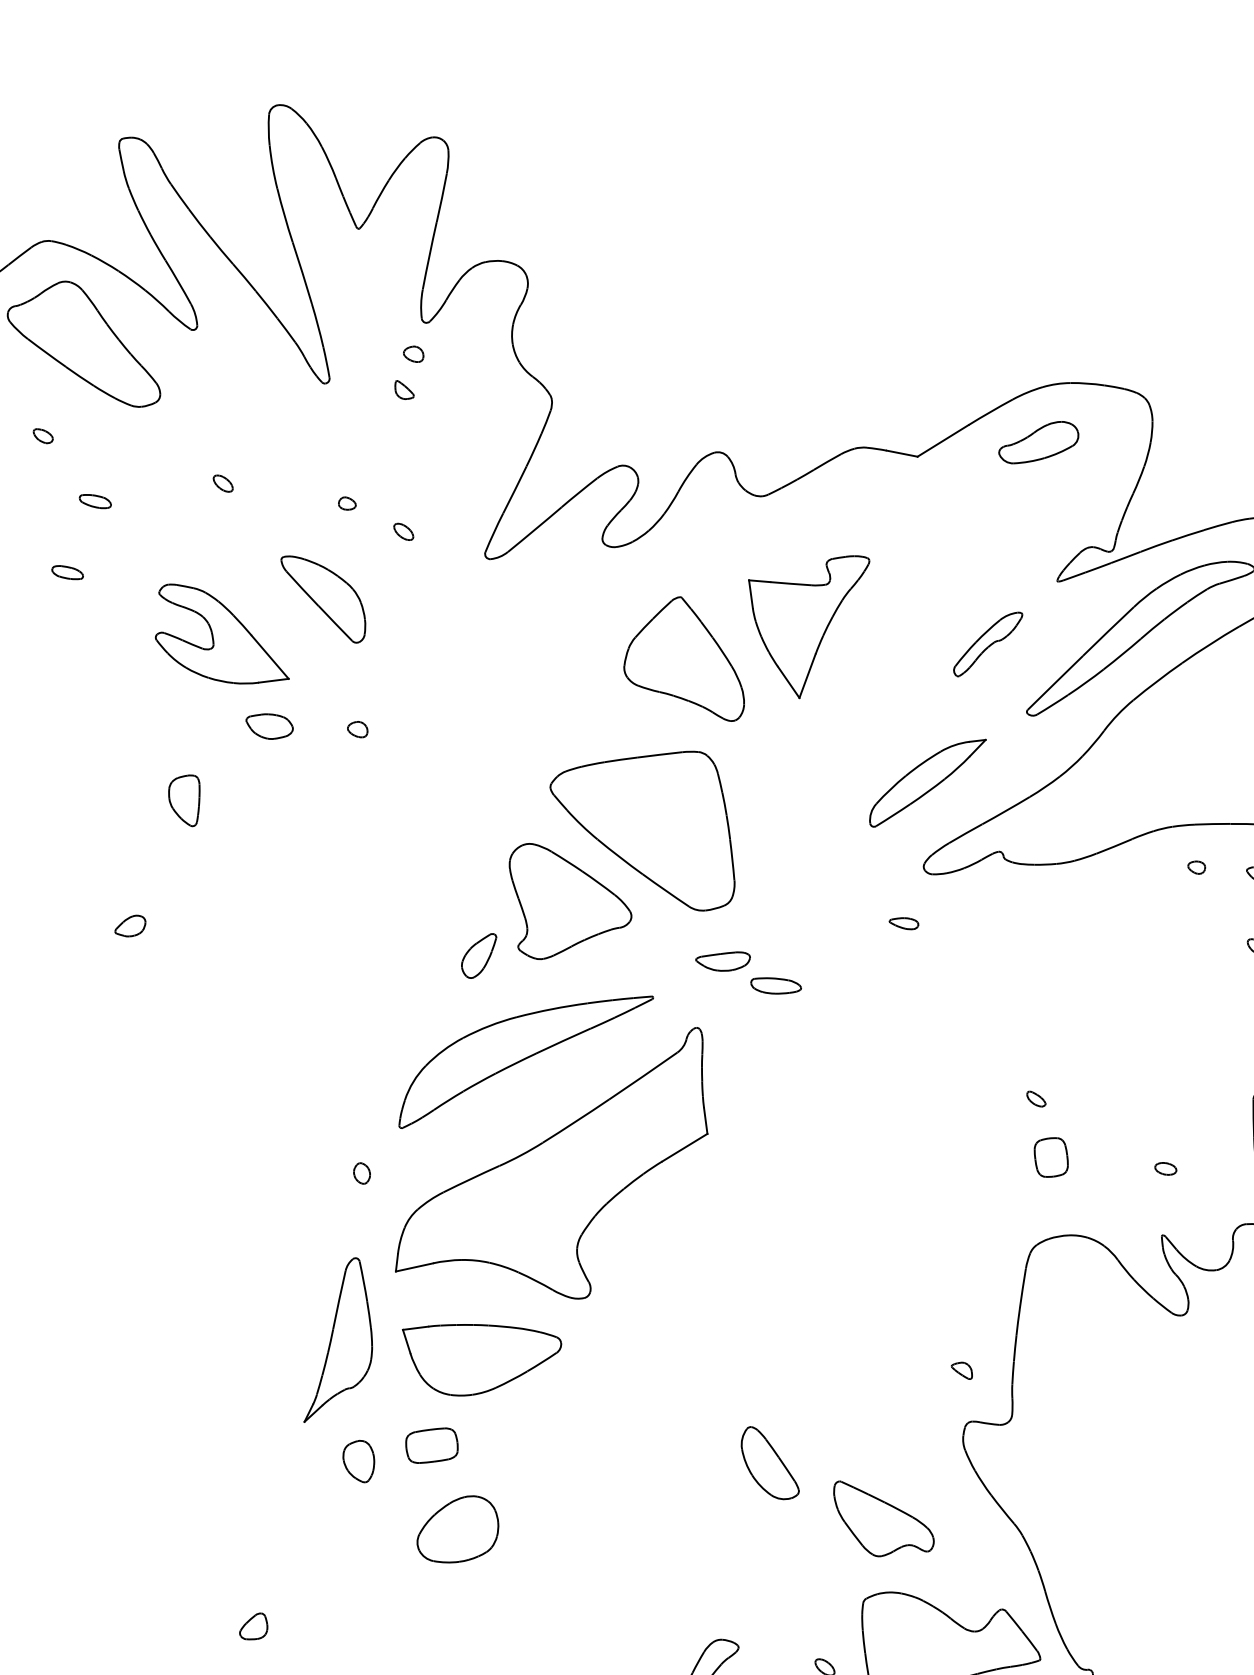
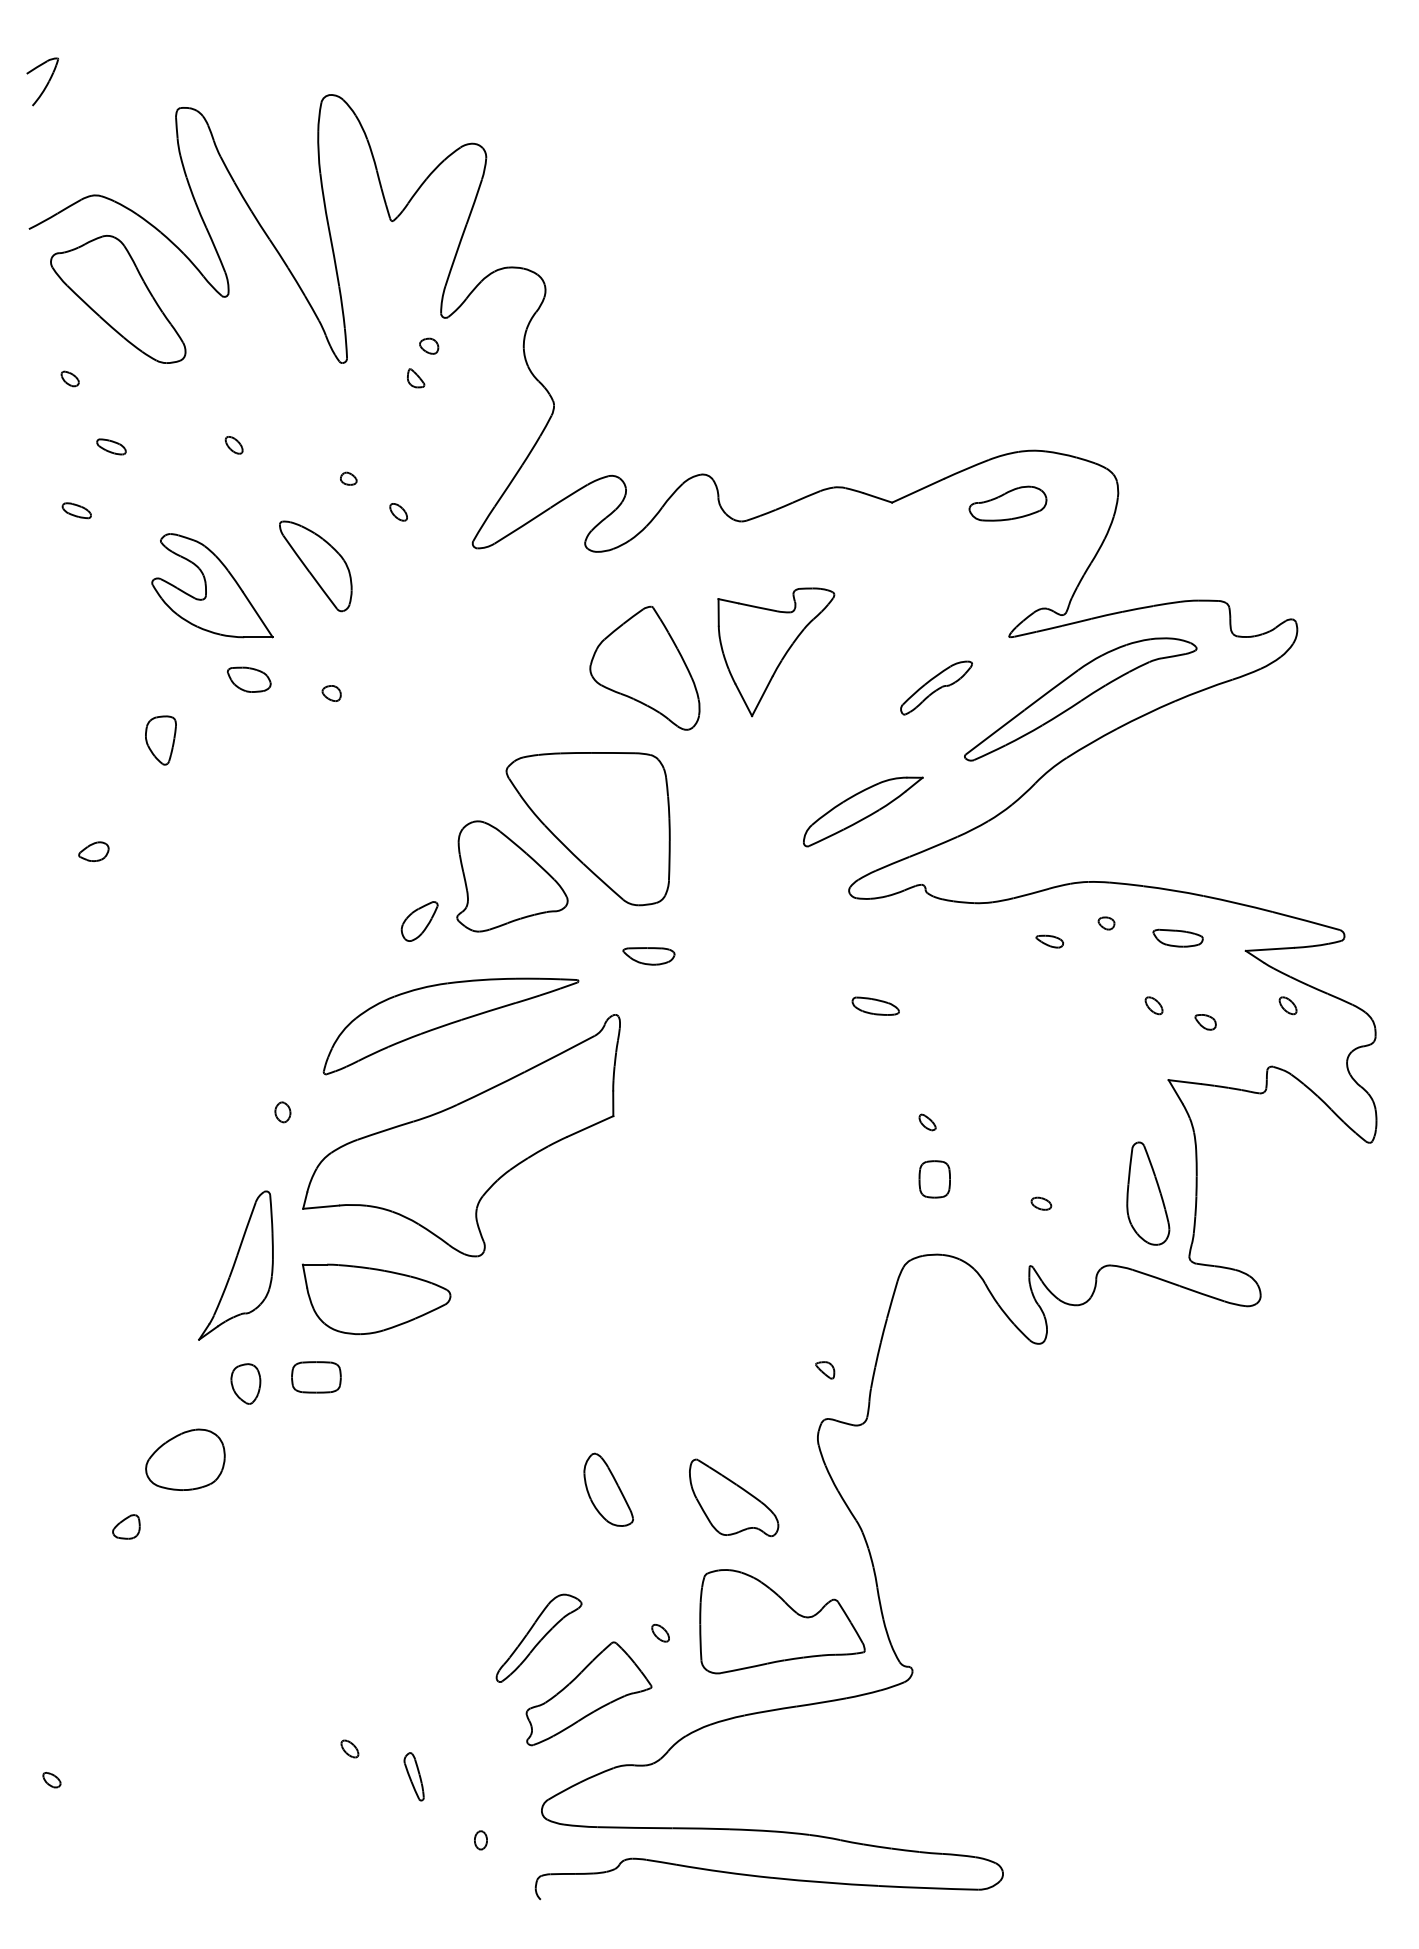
part: (903, 923) -> (1049, 941), moved
part: (775, 984) -> (875, 1005), moved
part: (769, 1462) -> (608, 1489), moved
part: (457, 1529) -> (185, 1459), moved

